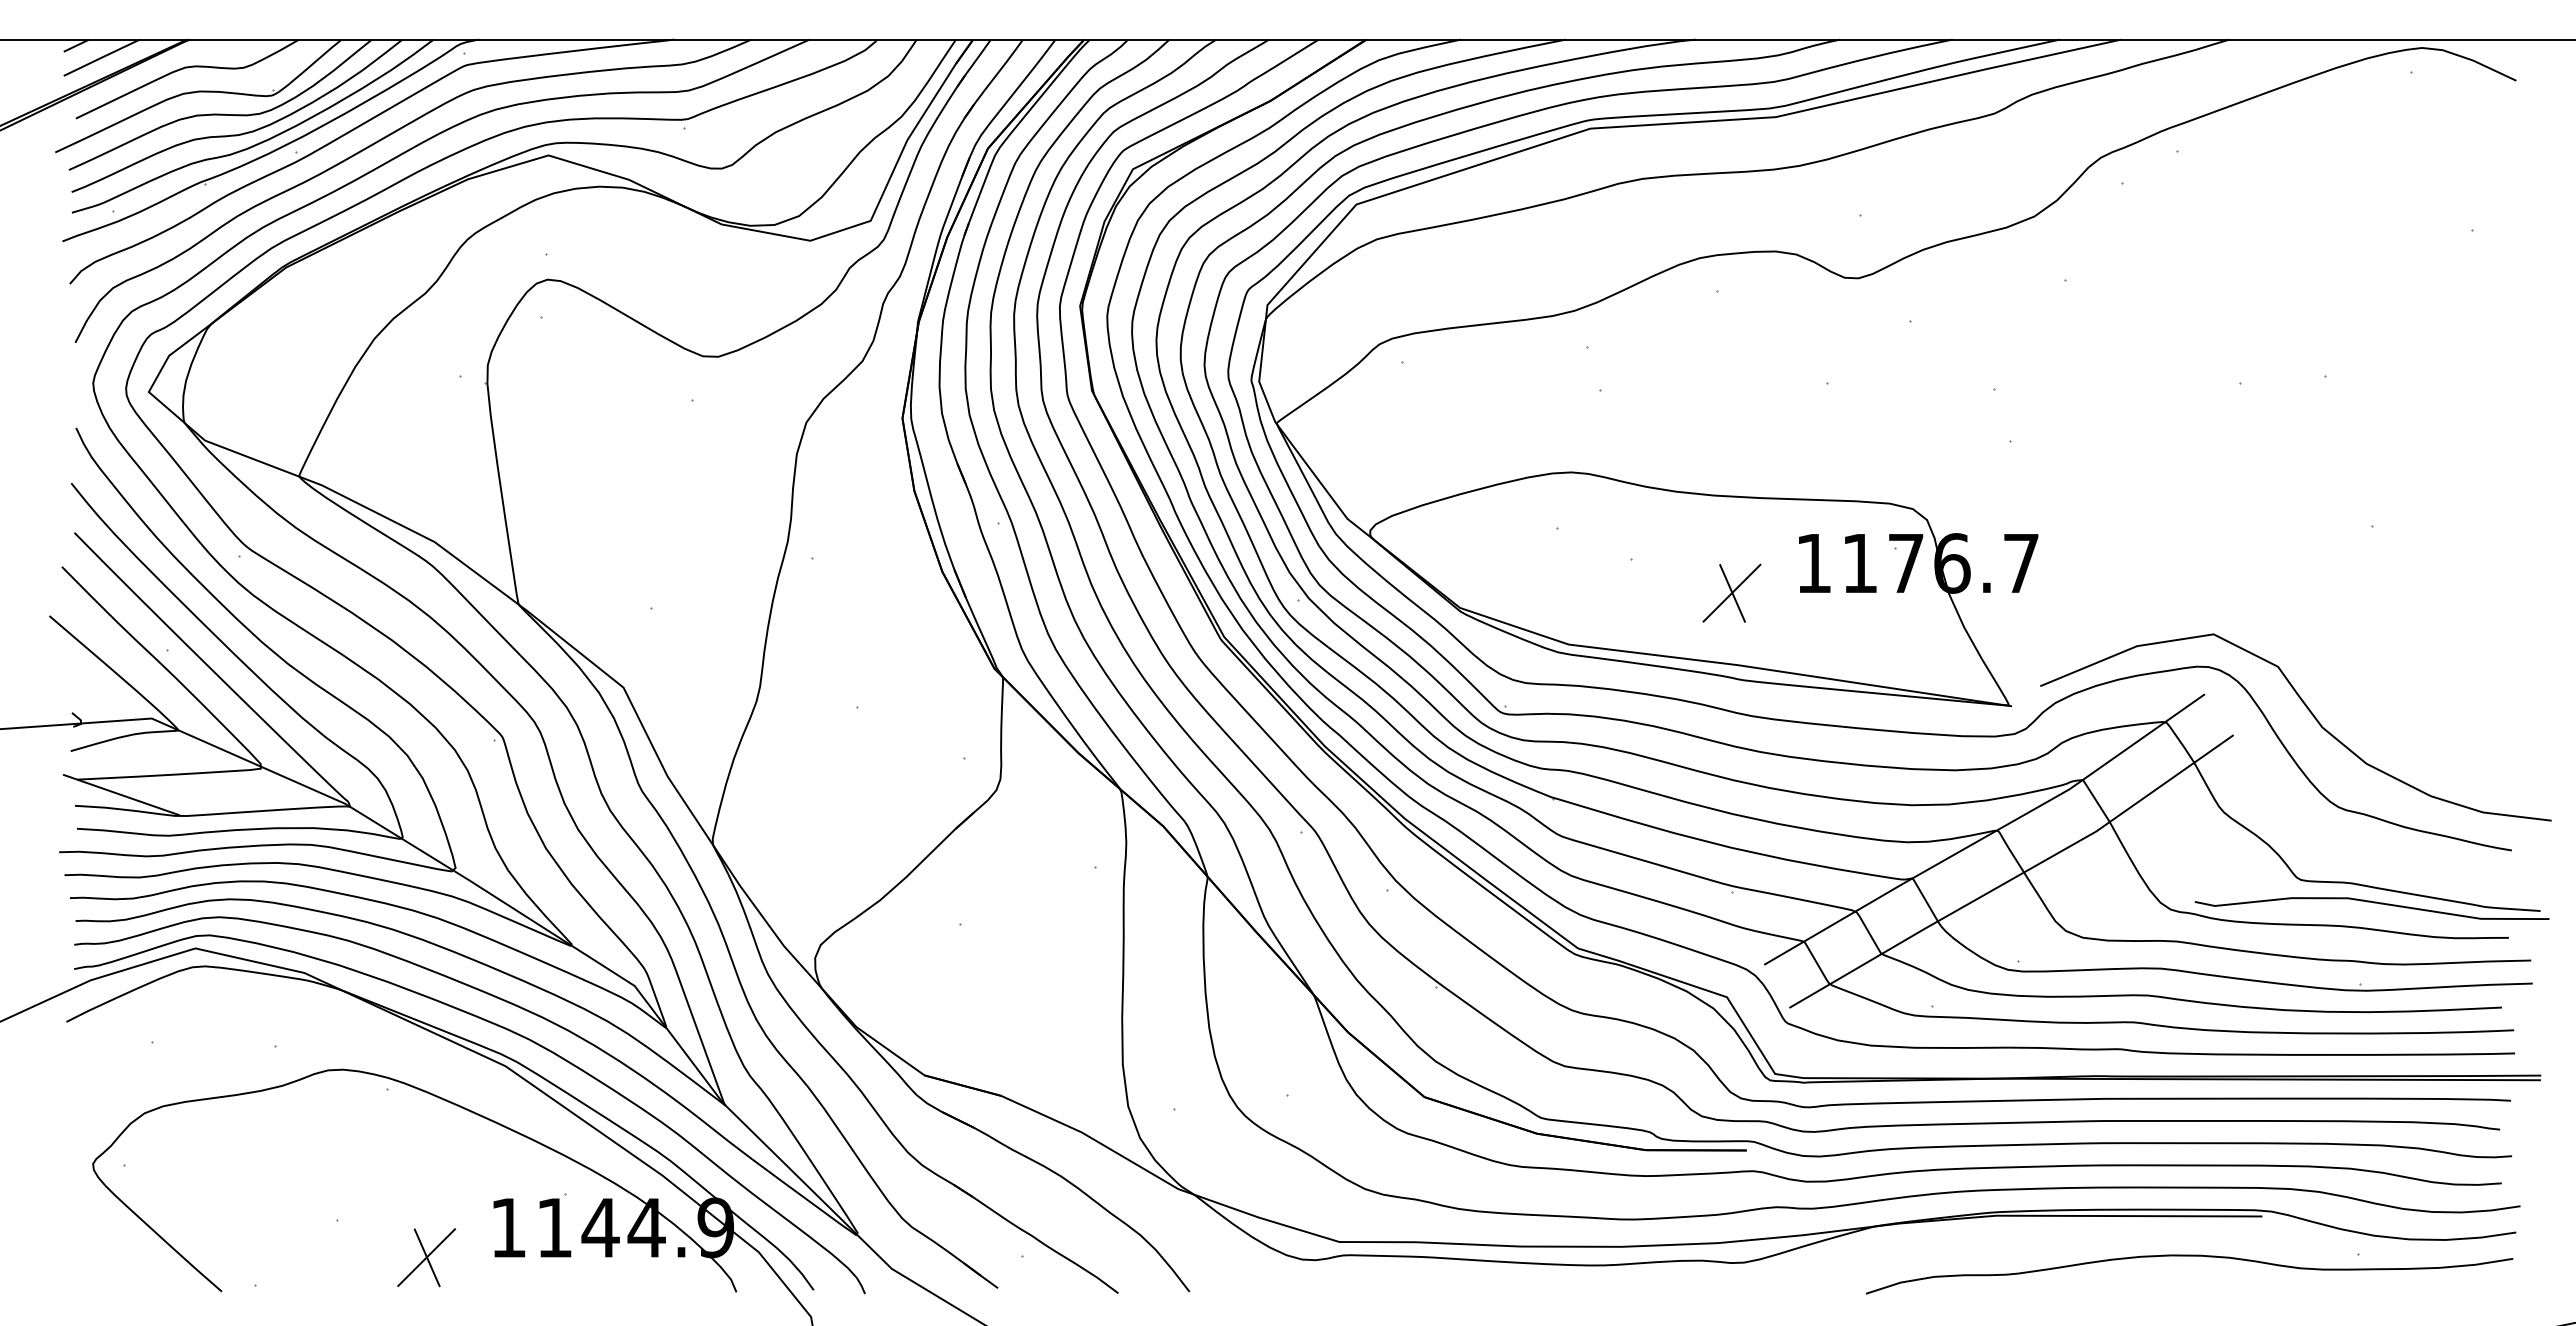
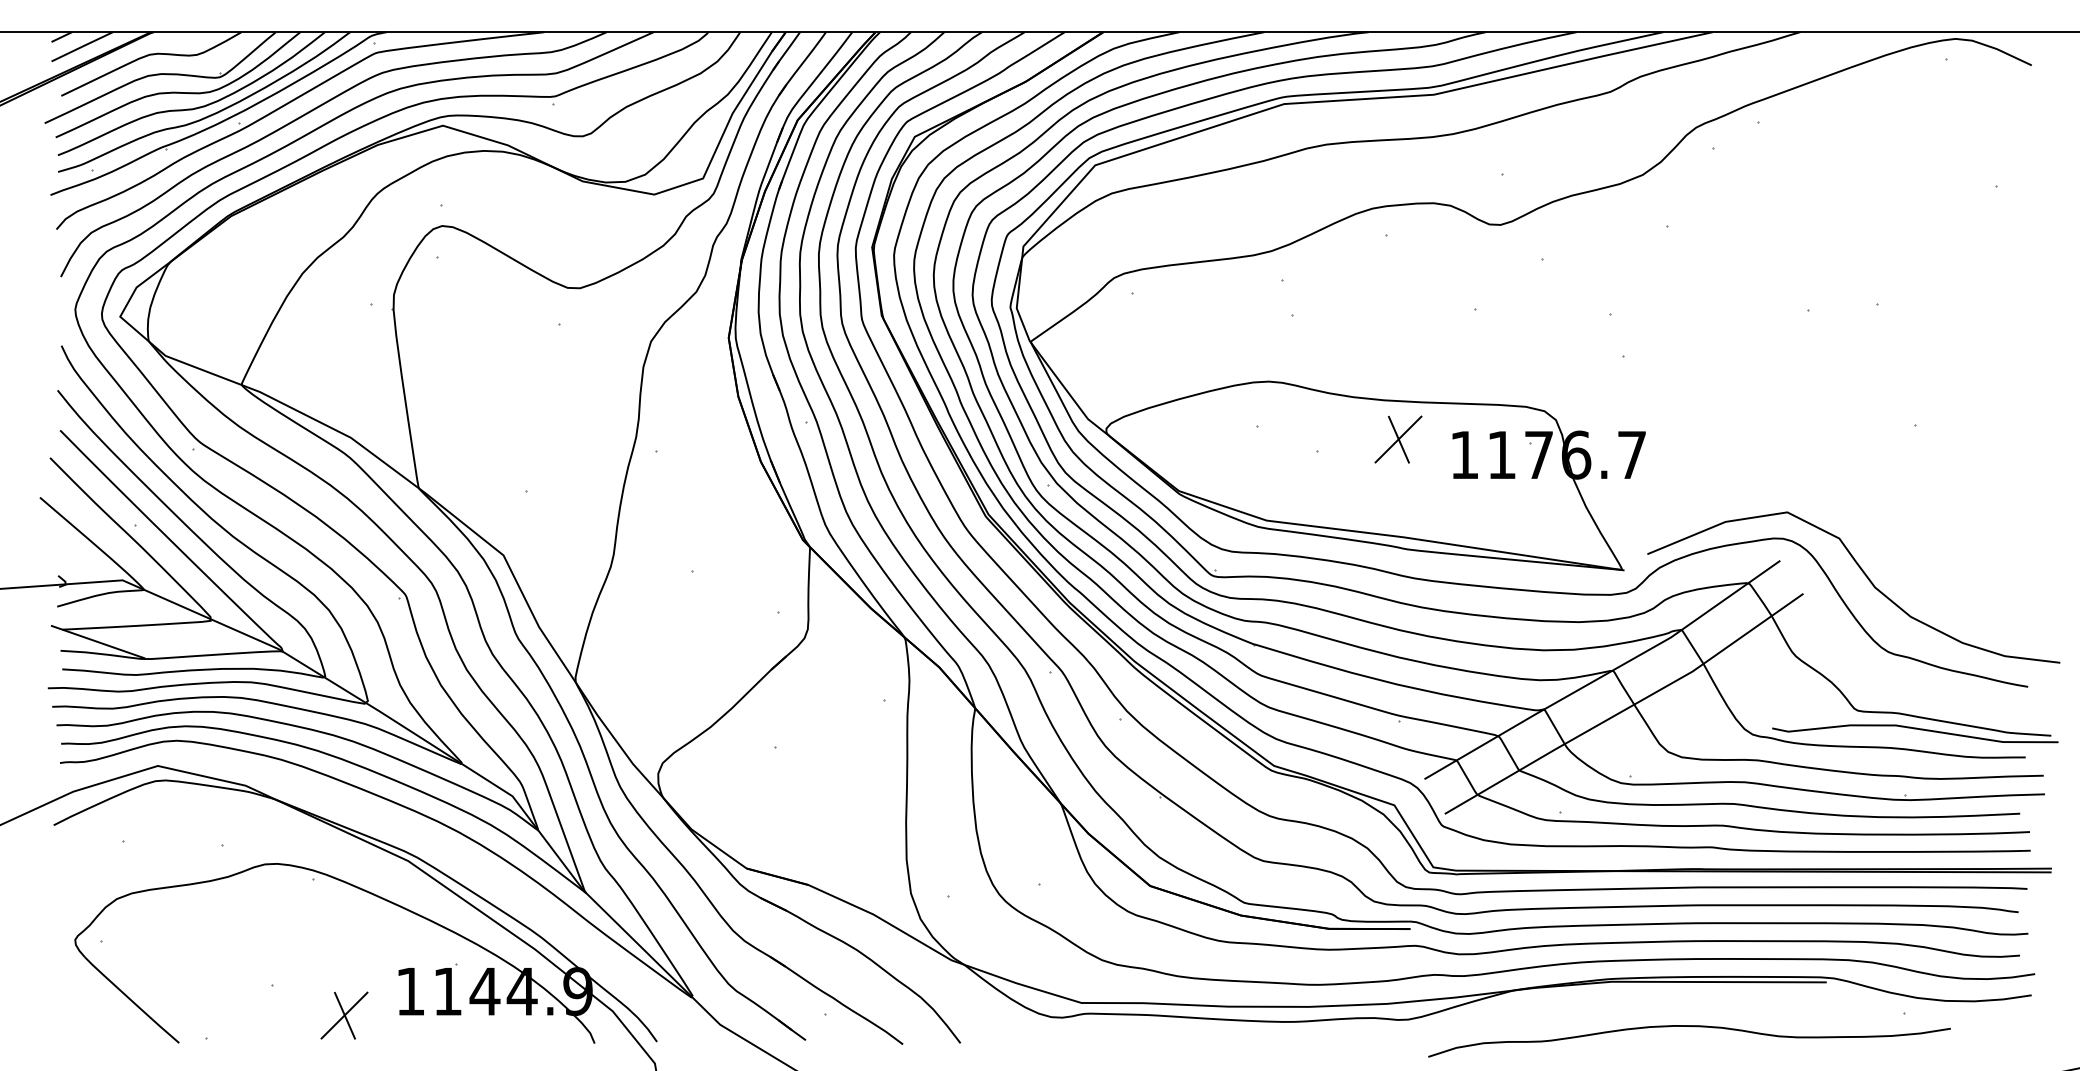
part: (1731, 592) -> (1398, 439), moved
curve: (504, 1029) -> (407, 831), removed
curve: (2189, 1256) -> (1689, 1026), moved

